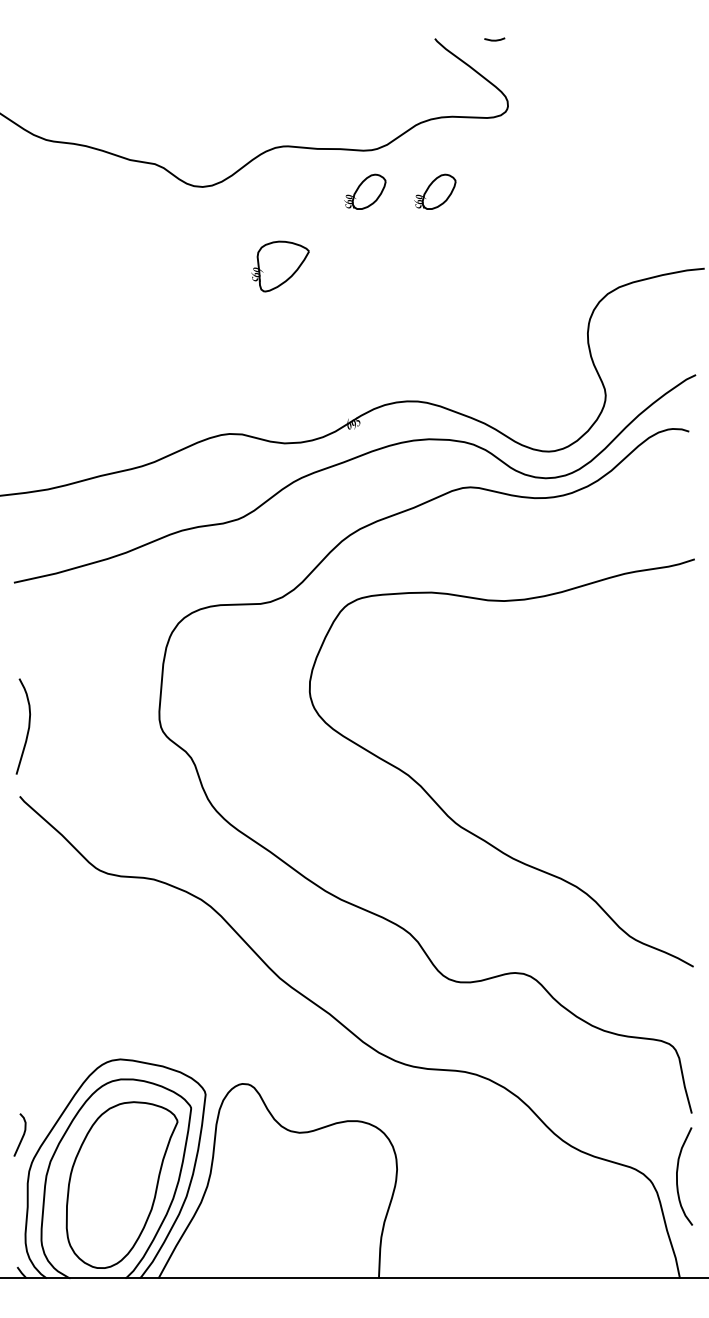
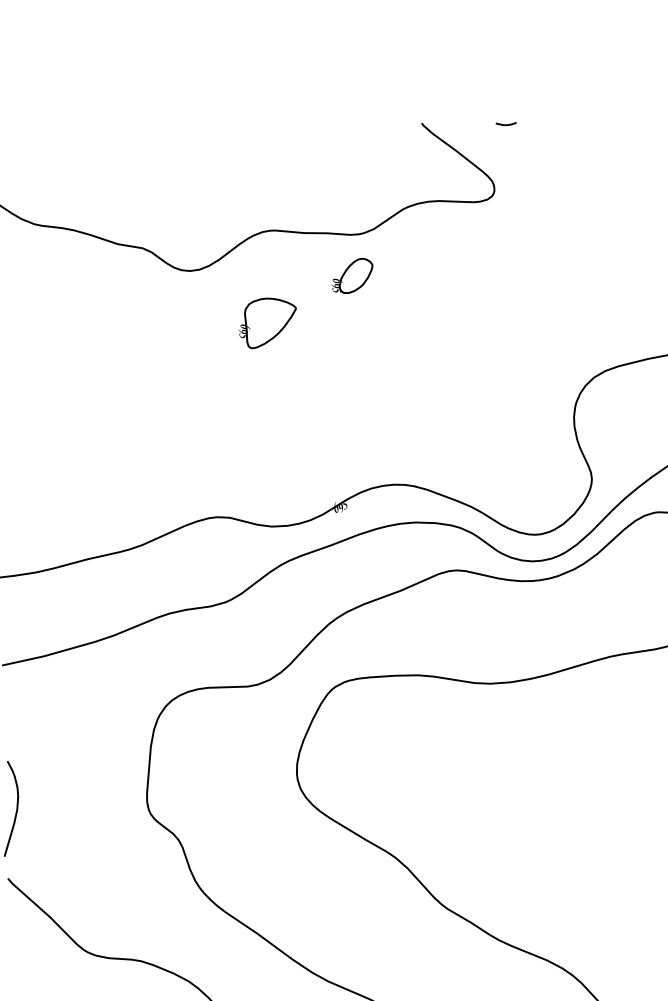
line: (494, 39) -> (505, 124), moved
part: (435, 191) -> (422, 275), removed
part: (280, 266) -> (267, 323), moved

